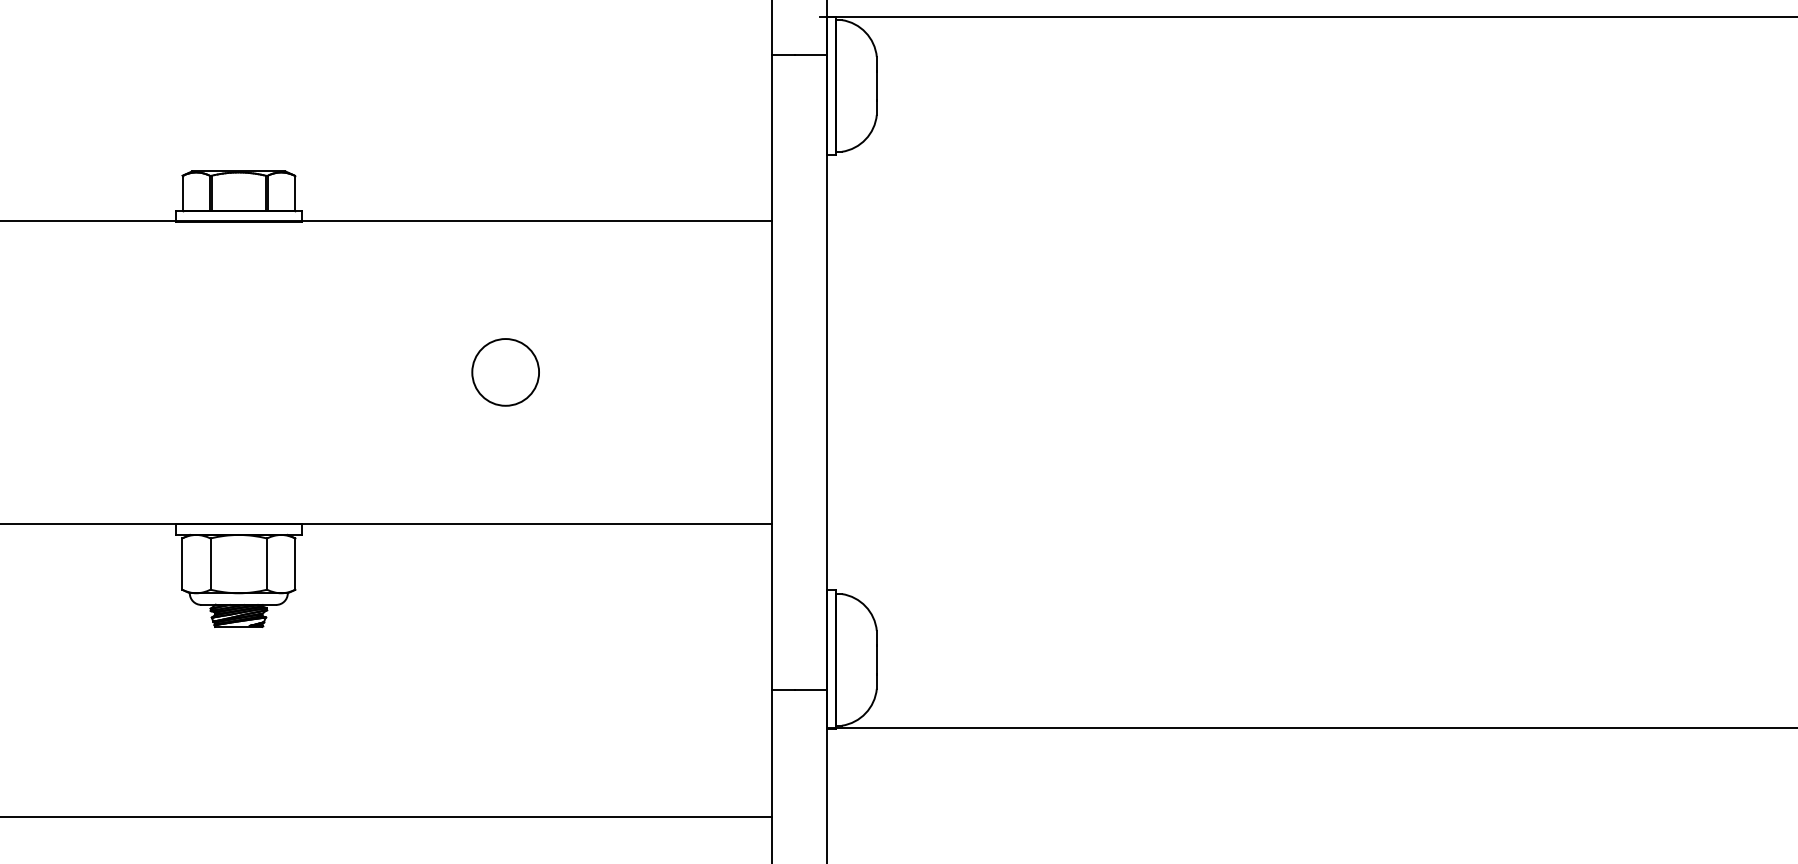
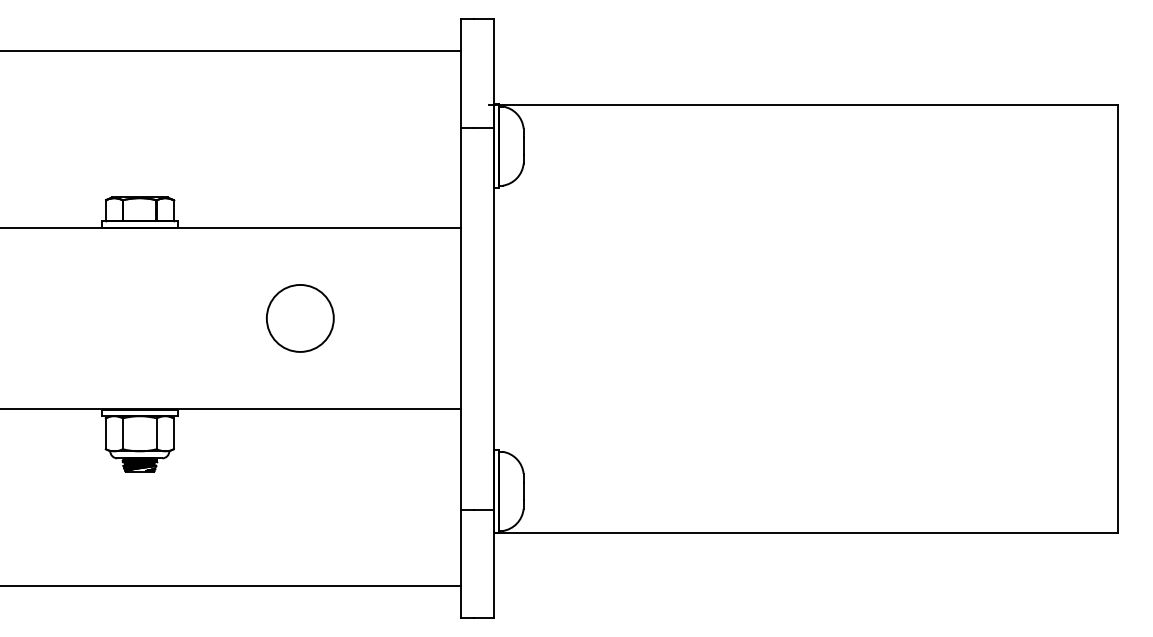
circle: (505, 372) -> (300, 318), size x1.67

